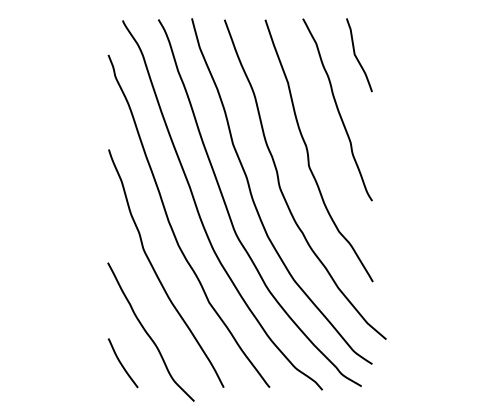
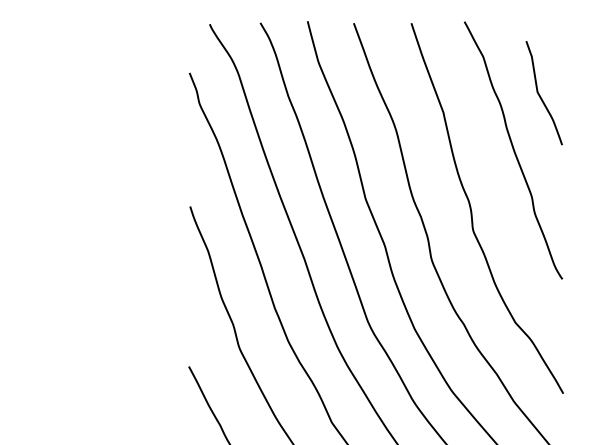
curve: (357, 57) -> (541, 96), moved

